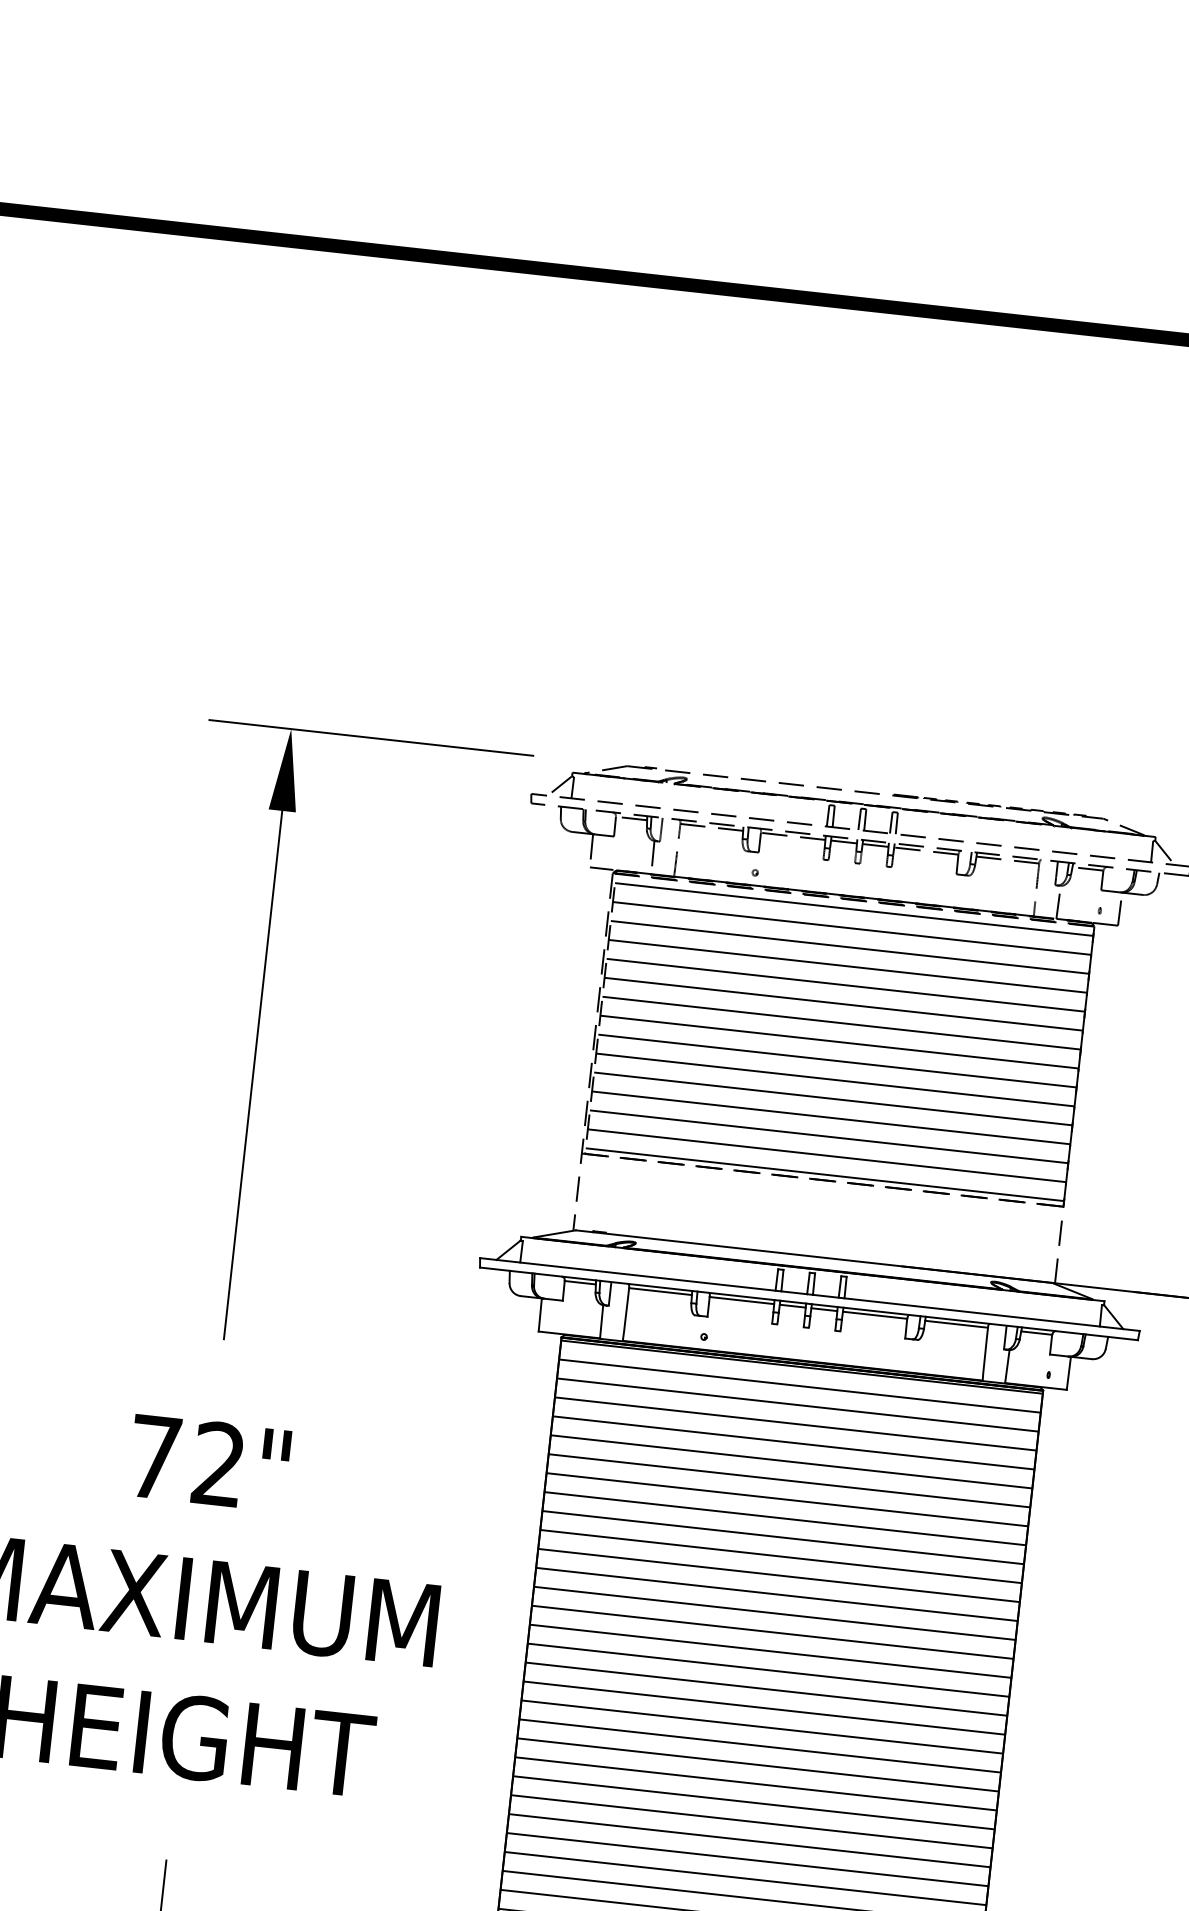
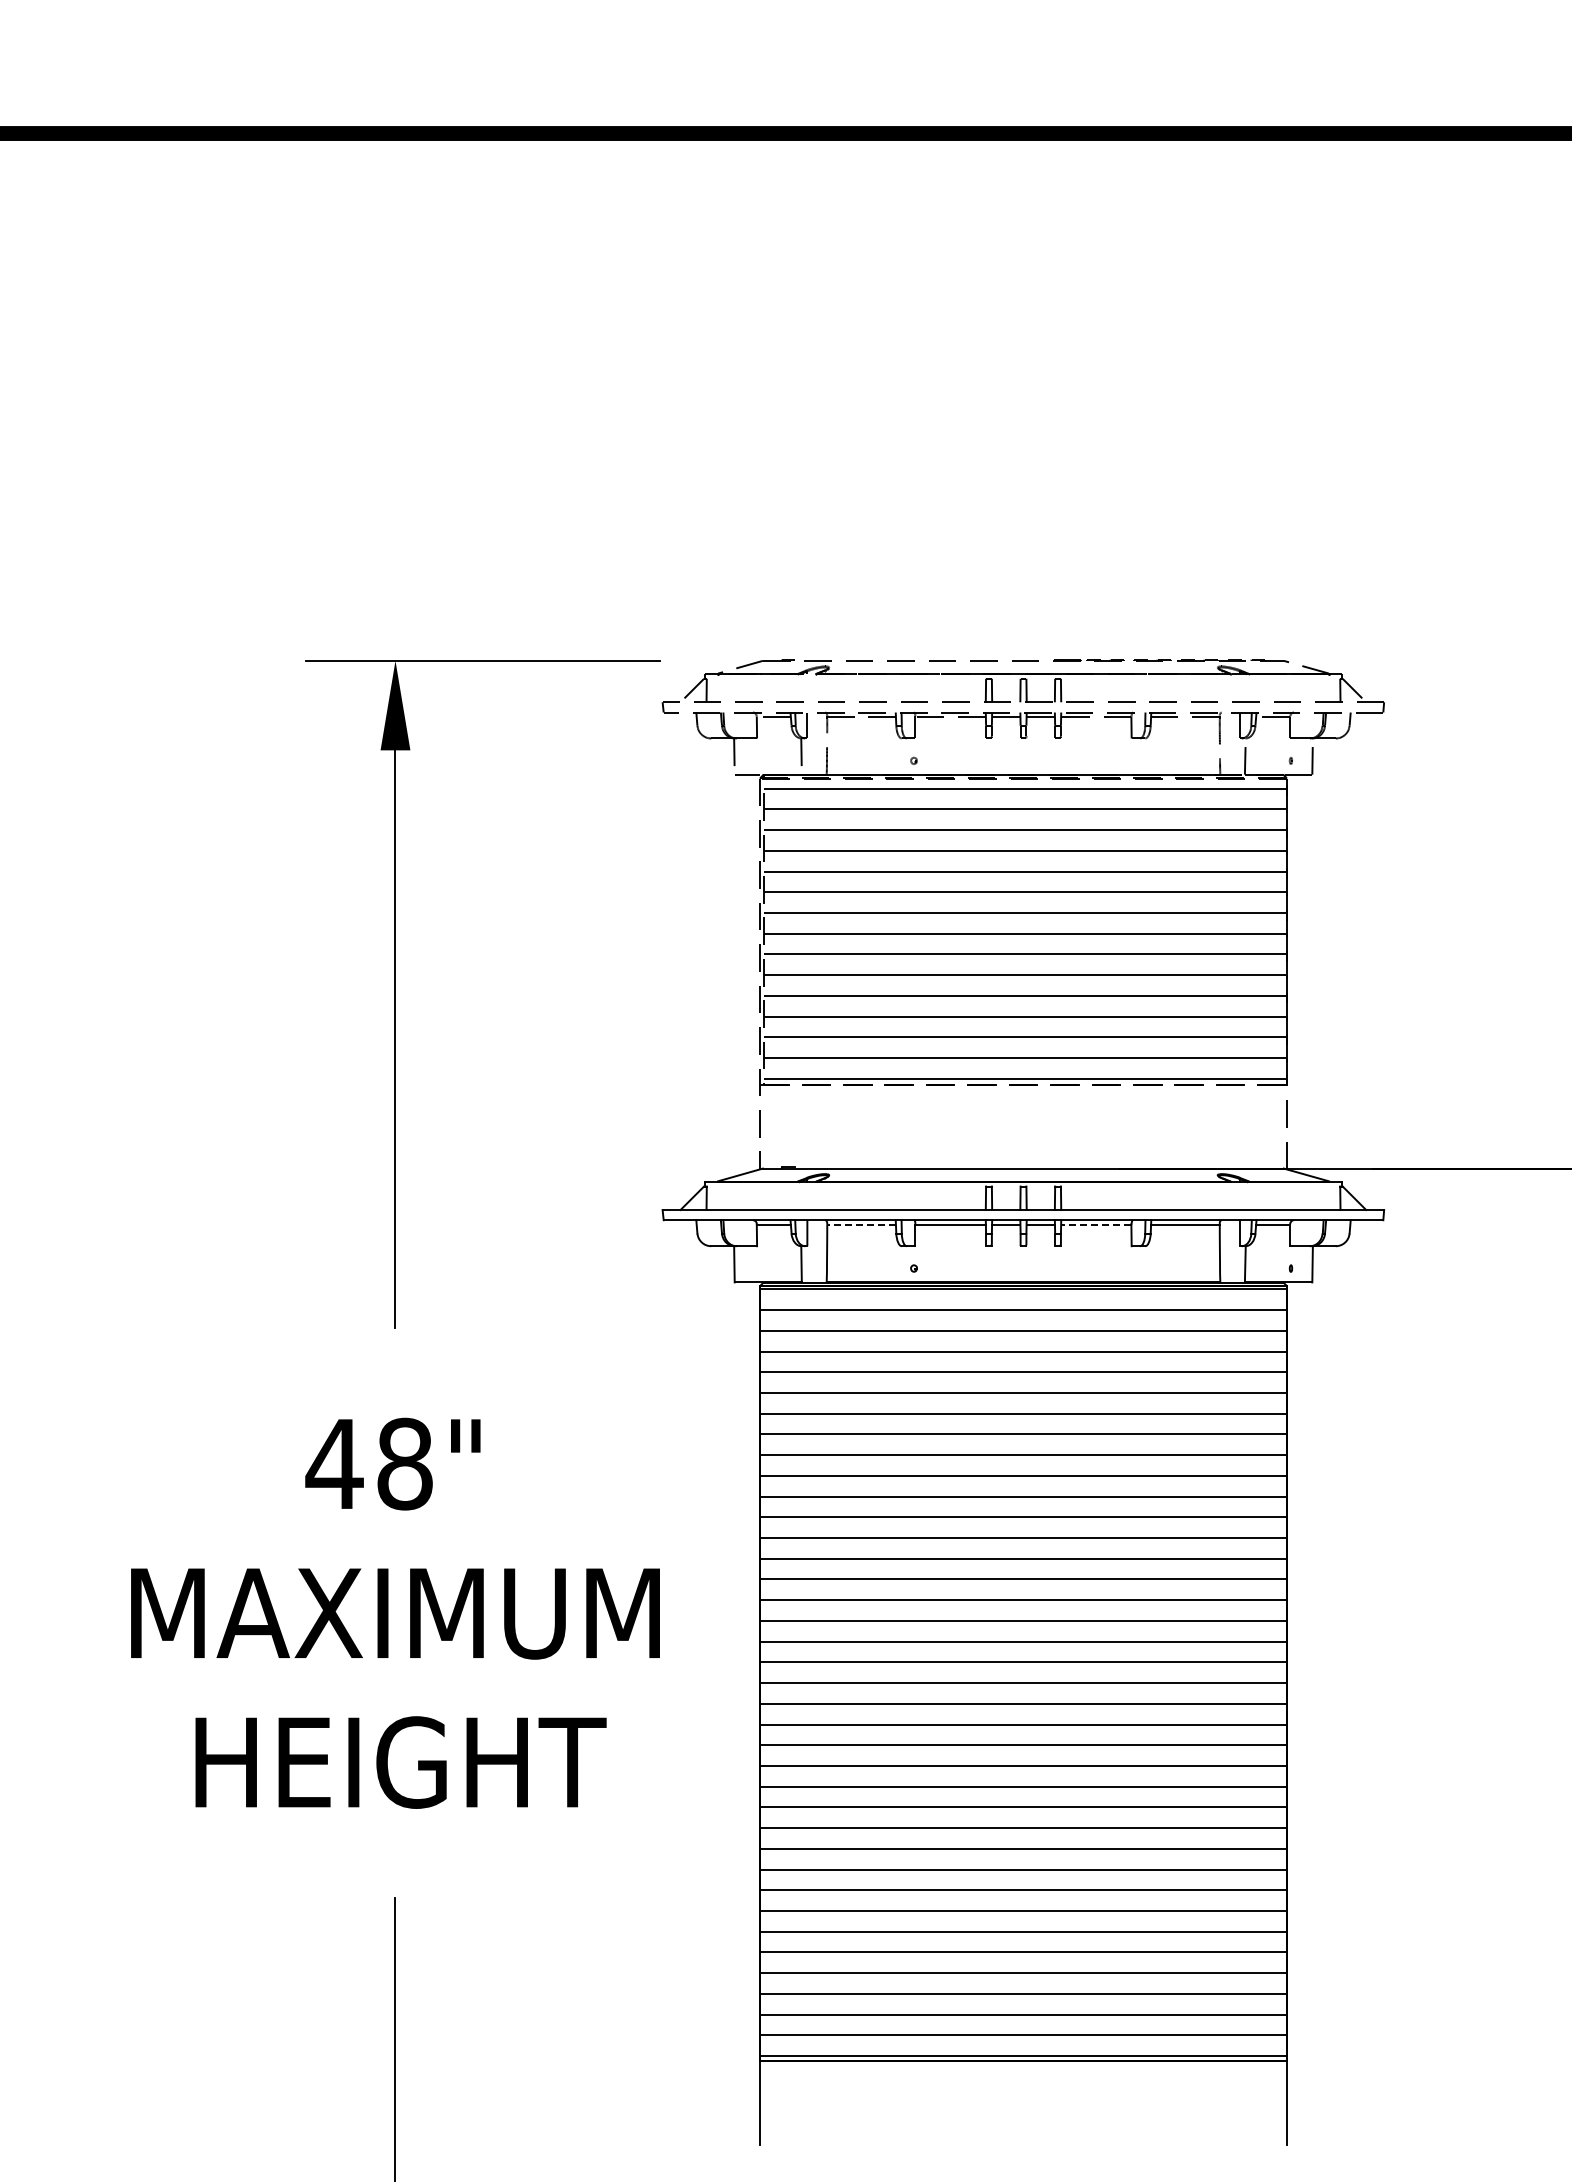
line: (660, 1291) -> (861, 1224), solid -> dashed
line: (874, 1315) -> (1095, 1224), solid -> dashed
text: (185, 1460) -> (368, 1463), 72" -> 48"

